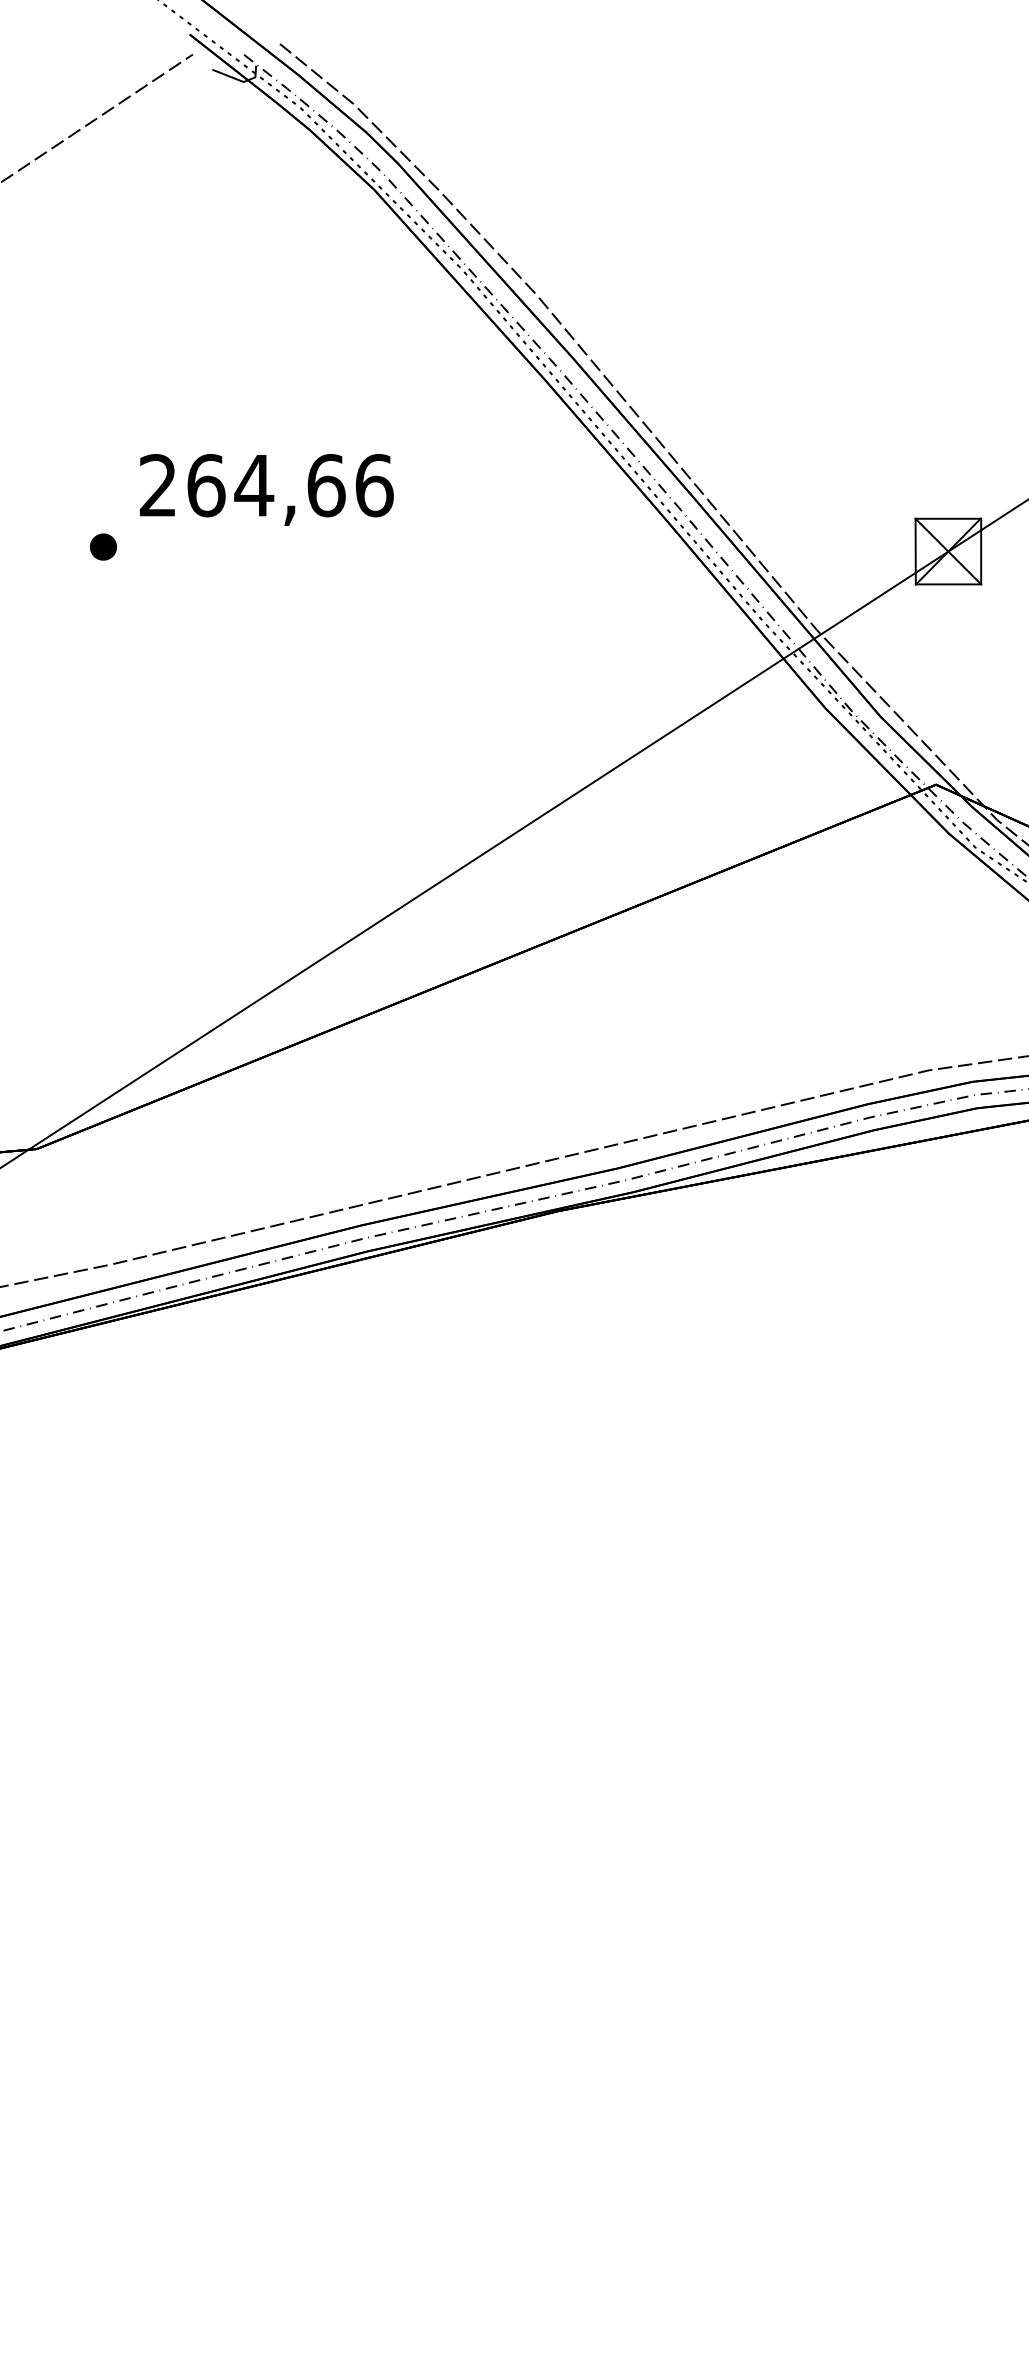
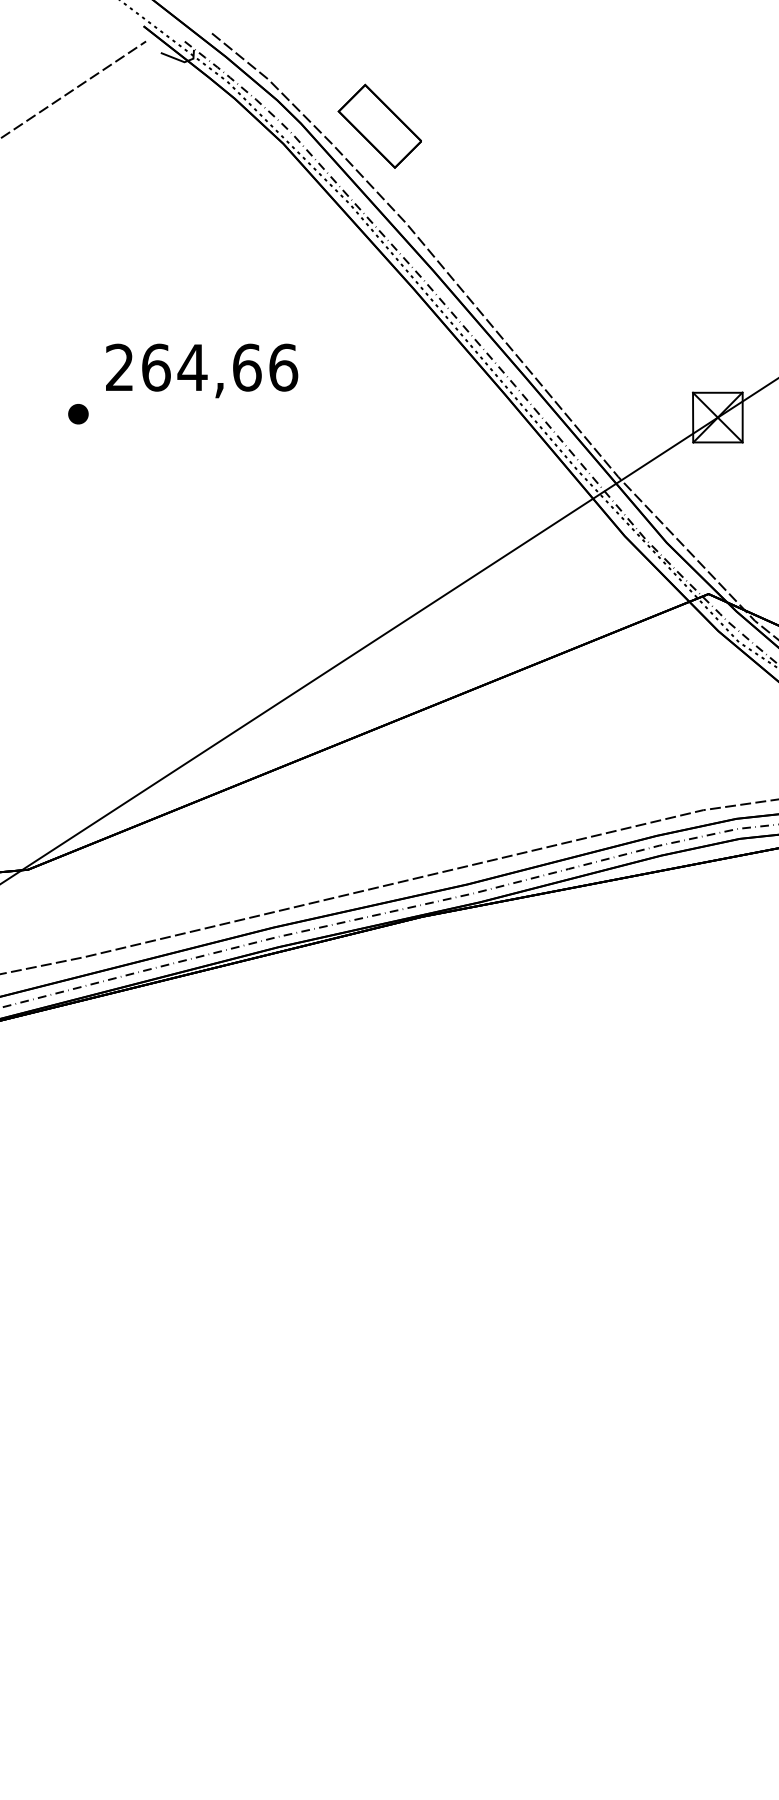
part: (501, 166) -> (379, 126), added

